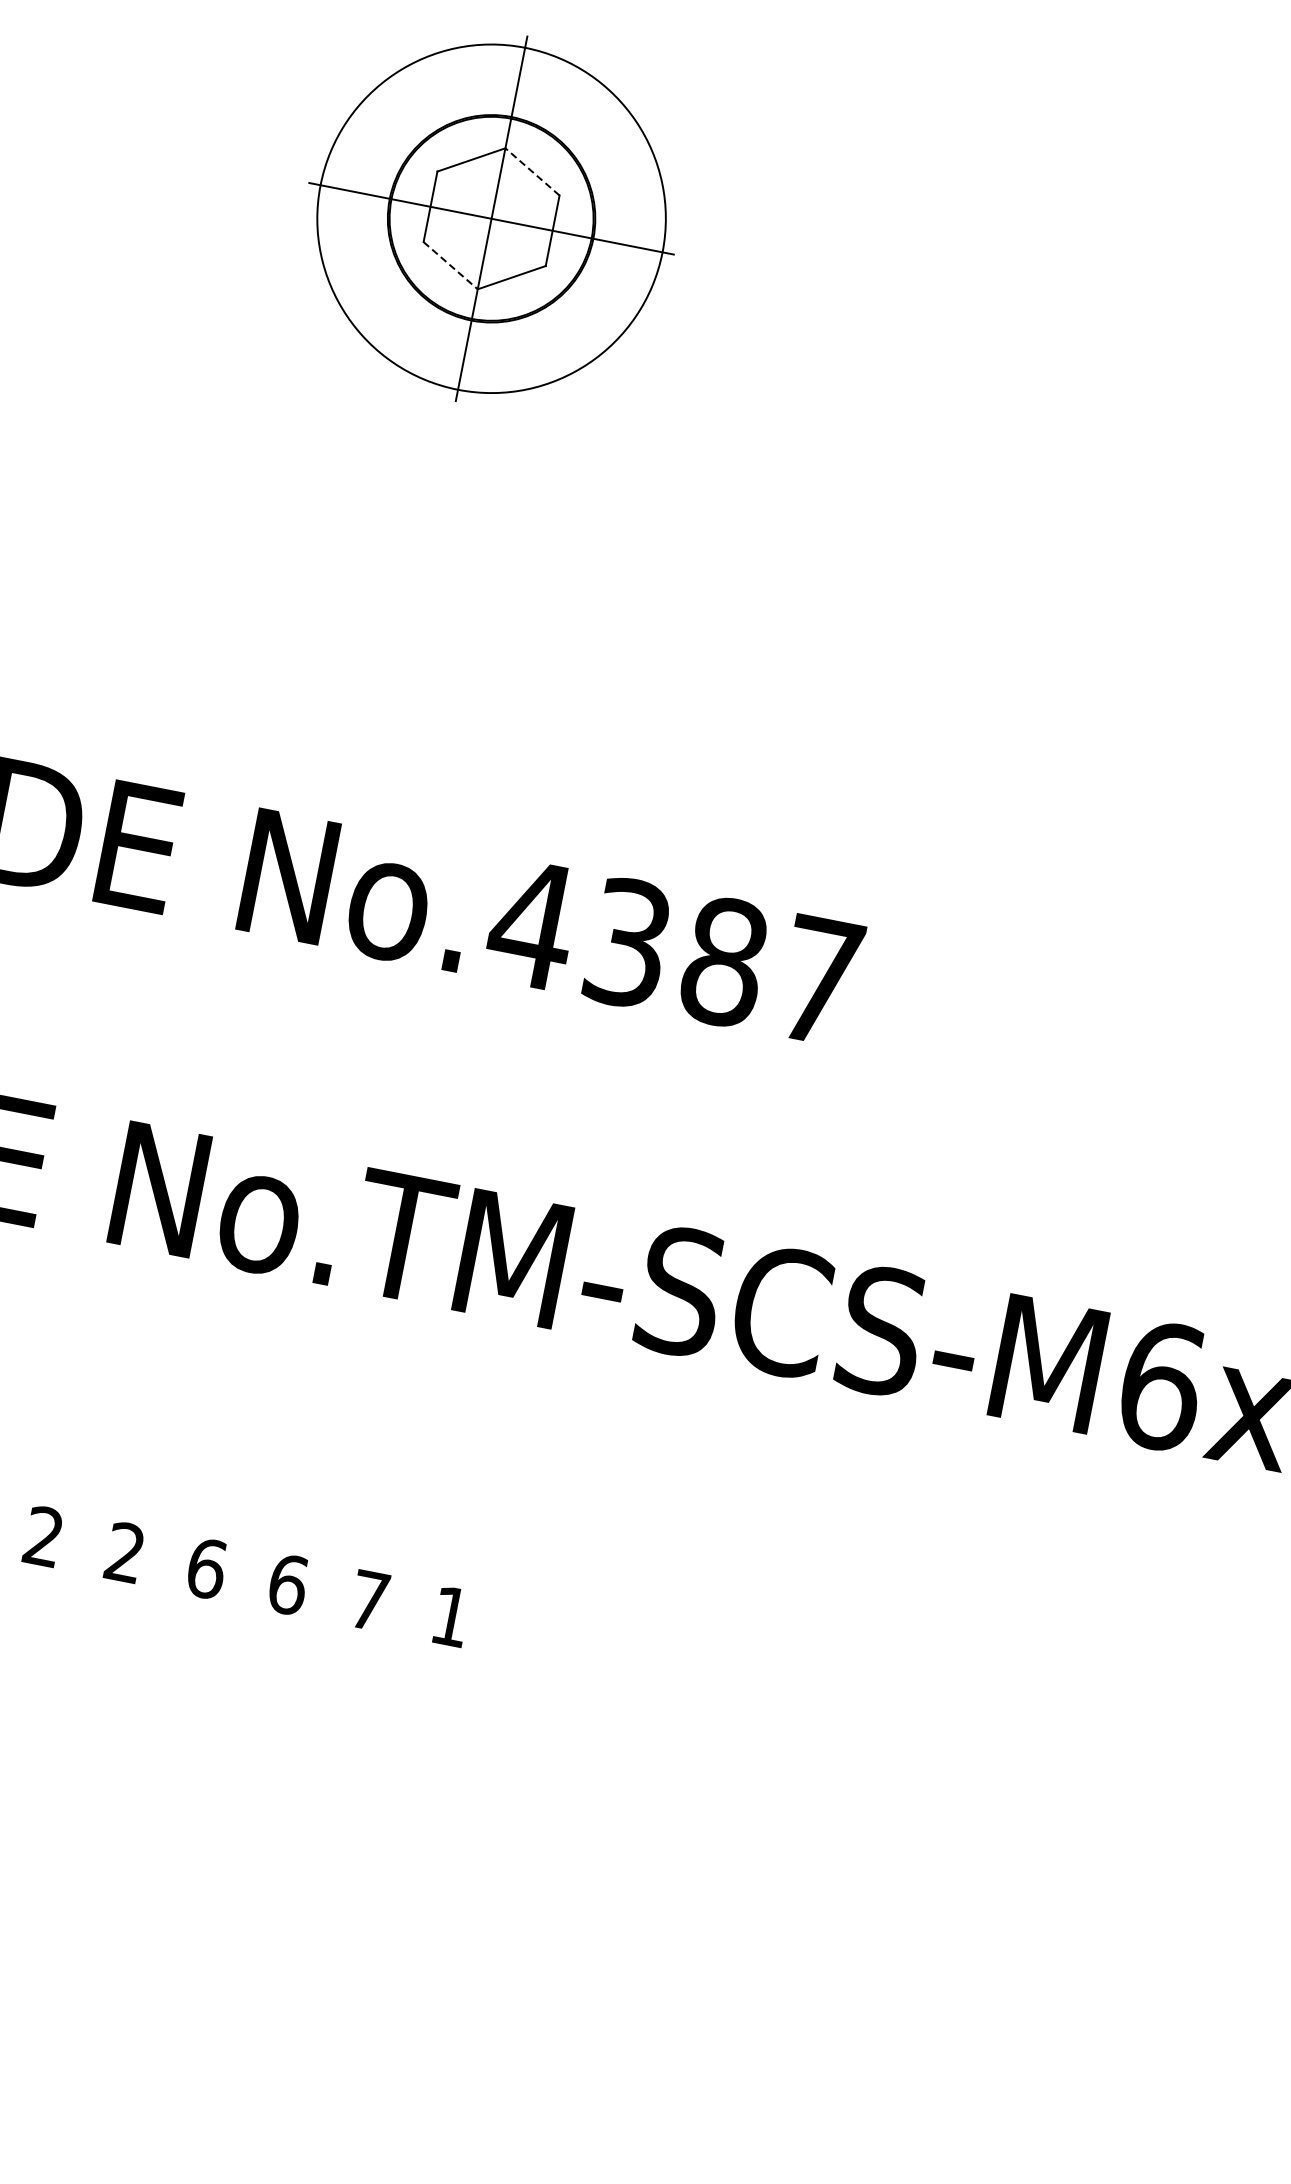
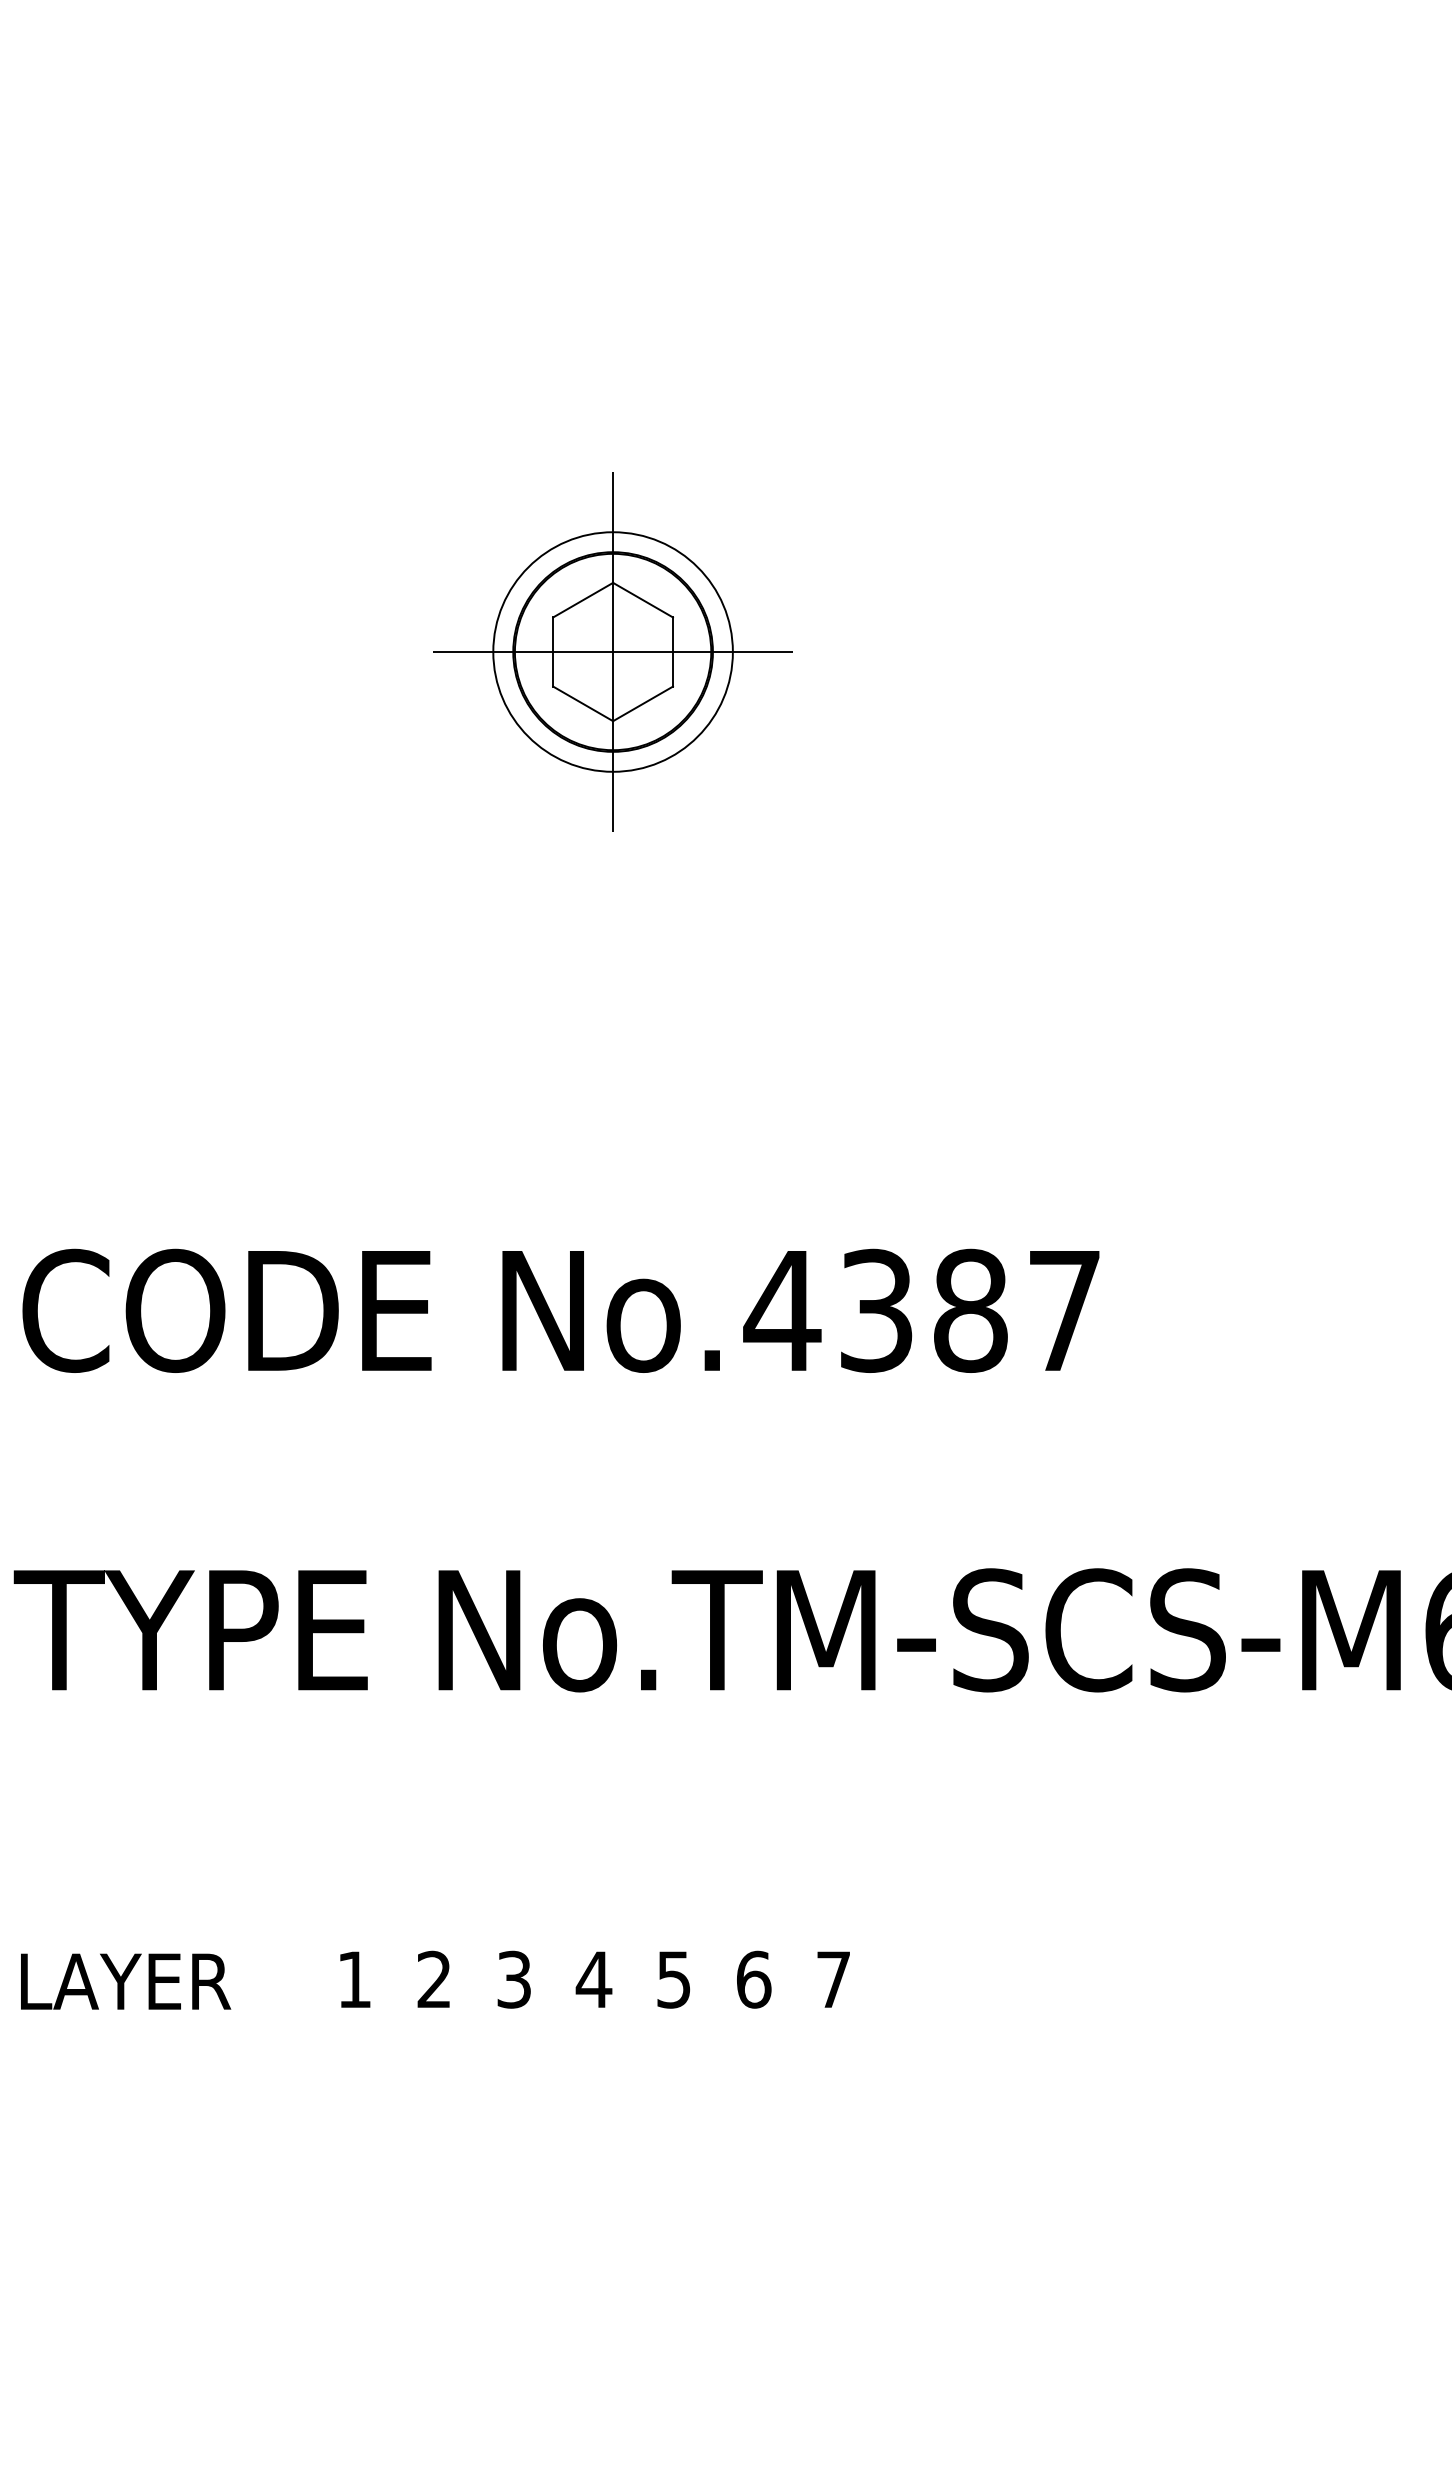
line: (532, 172) -> (643, 600), dashed -> solid
circle: (491, 218) -> (612, 651), size x0.71
line: (451, 265) -> (583, 703), dashed -> solid
text: (124, 1552) -> (513, 1979), 2 -> 3
text: (206, 1568) -> (593, 1979), 6 -> 4
text: (288, 1584) -> (674, 1979), 6 -> 5
text: (370, 1600) -> (754, 1979), 7 -> 6
text: (450, 1616) -> (833, 1979), 1 -> 7

